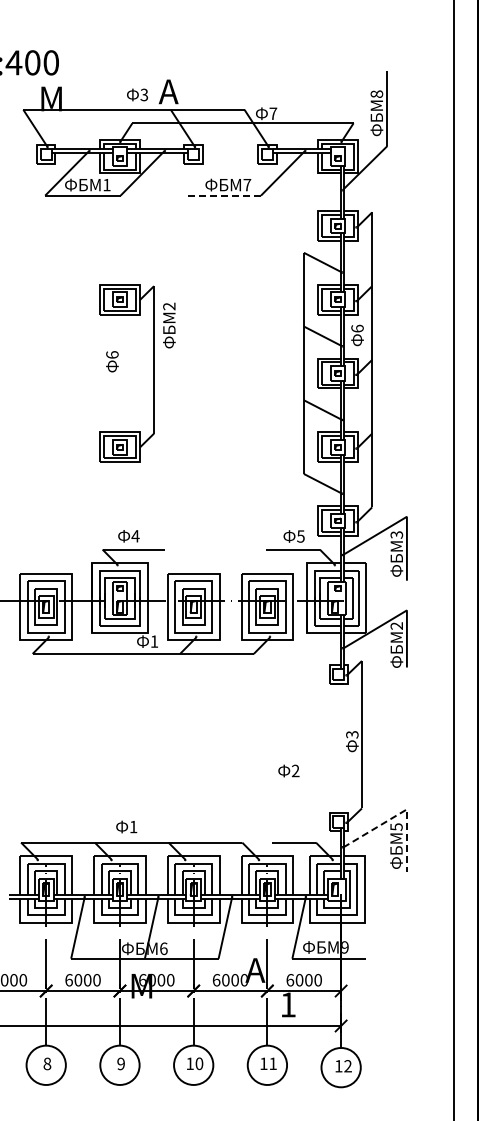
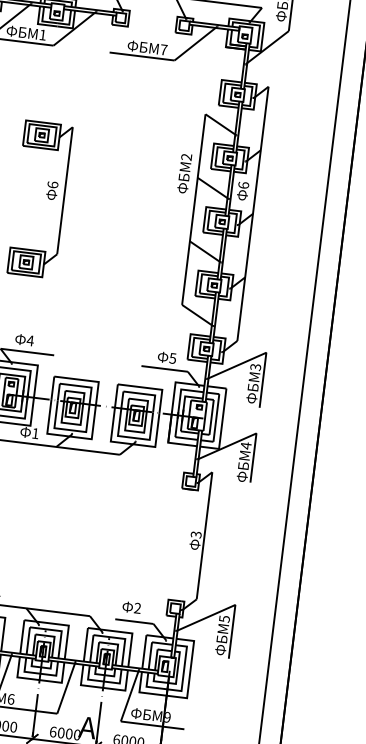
line: (223, 195) -> (142, 56), dashed -> solid
text: (169, 325) -> (184, 173), moved
text: (112, 361) -> (52, 190), moved
text: (396, 626) -> (245, 446), 2 -> 4
text: (288, 770) -> (131, 607), moved
line: (402, 811) -> (231, 606), dashed -> solid

